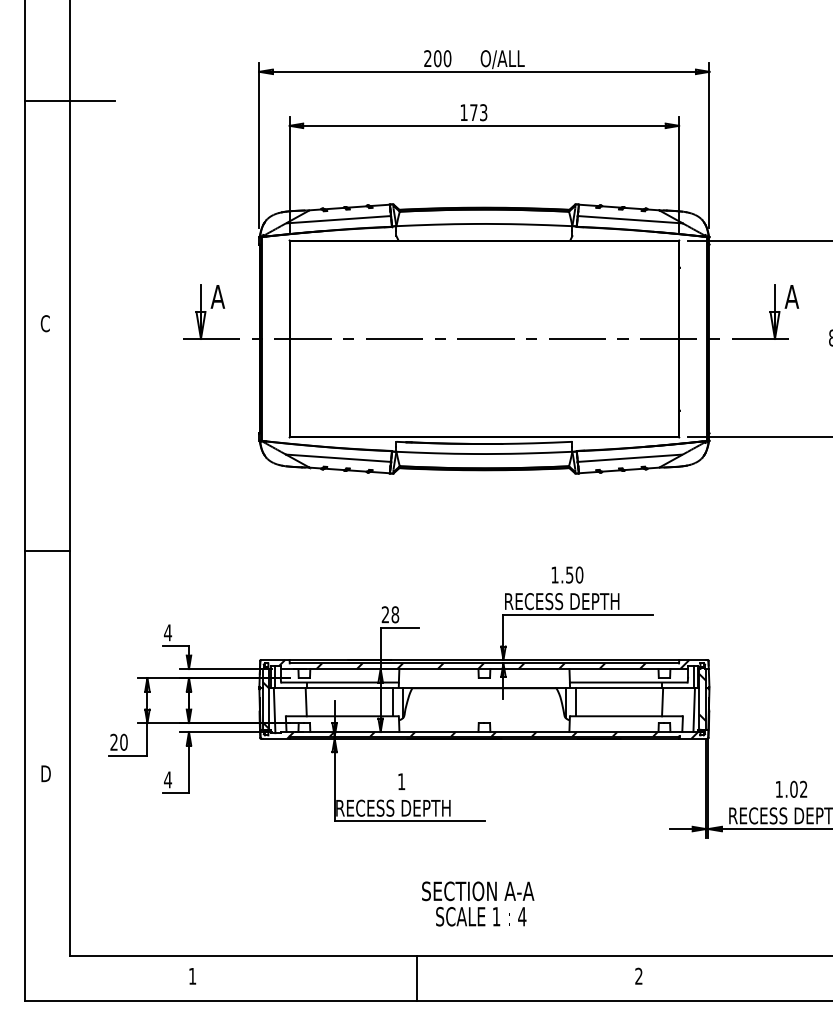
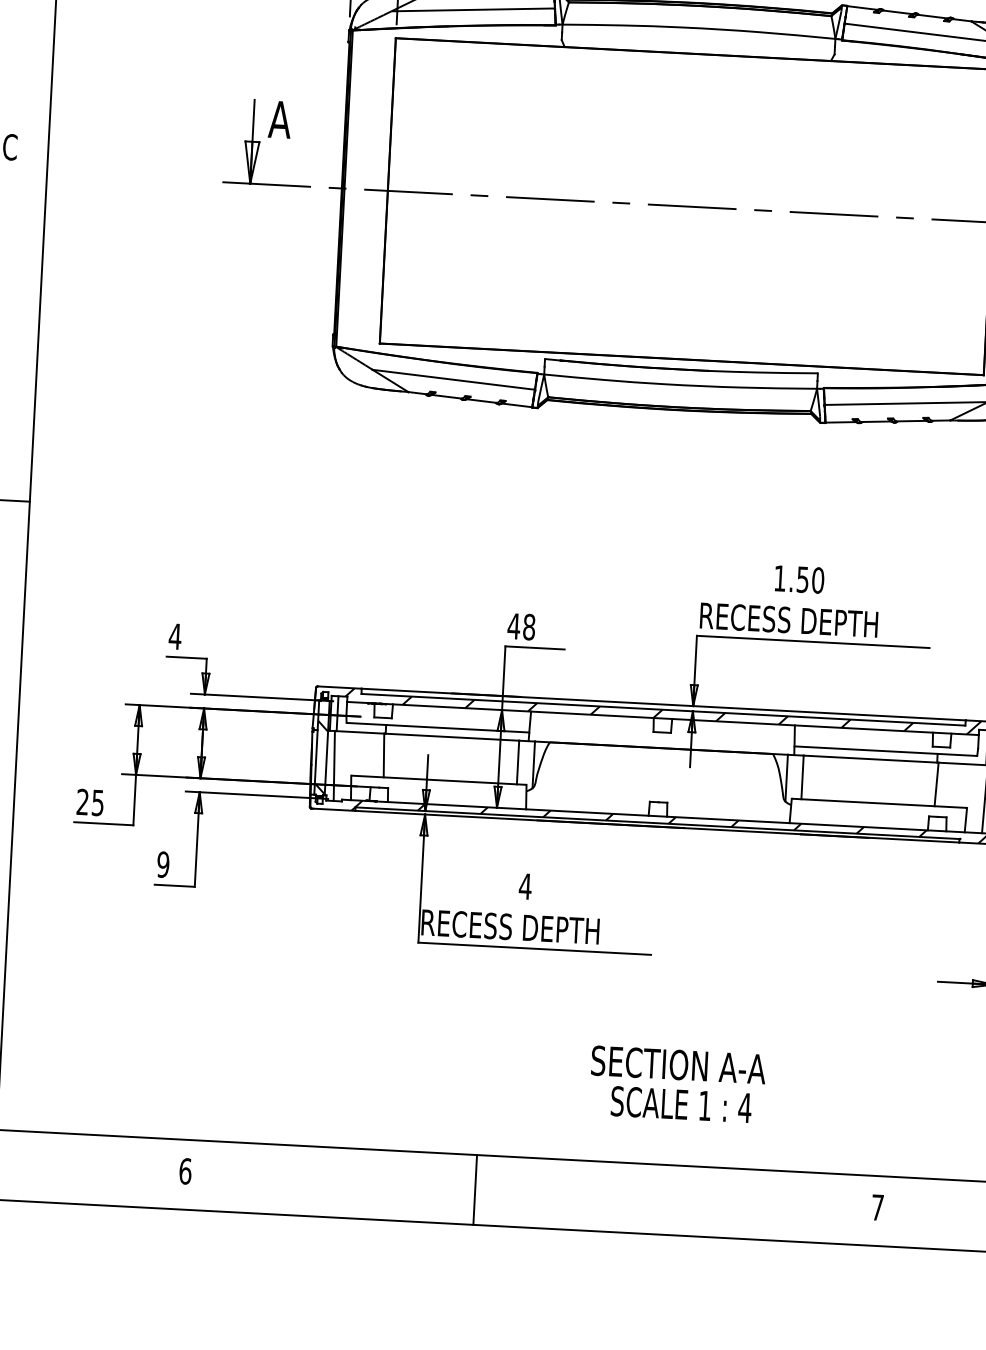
text: (385, 614) -> (514, 625), 28 -> 48
text: (123, 741) -> (97, 801), 20 -> 25
text: (168, 779) -> (164, 864), 4 -> 9
text: (401, 781) -> (525, 886), 1 -> 4
text: (478, 903) -> (678, 1083), moved
text: (192, 975) -> (185, 1170), 1 -> 6
text: (638, 975) -> (877, 1206), 2 -> 7
line: (416, 978) -> (475, 1189), moved

